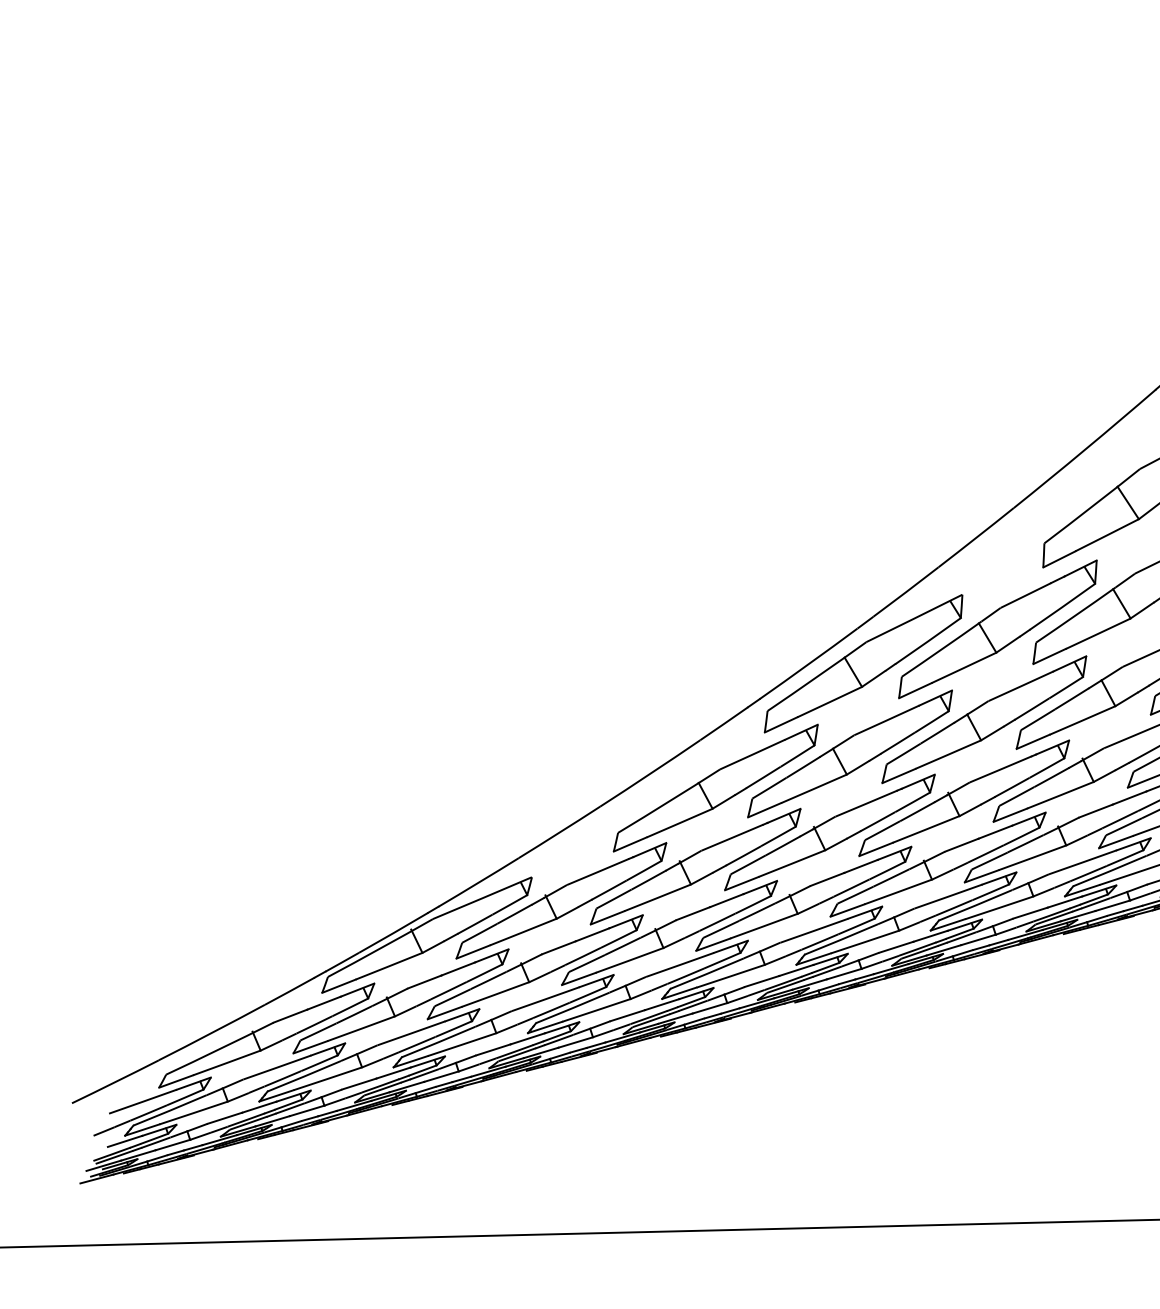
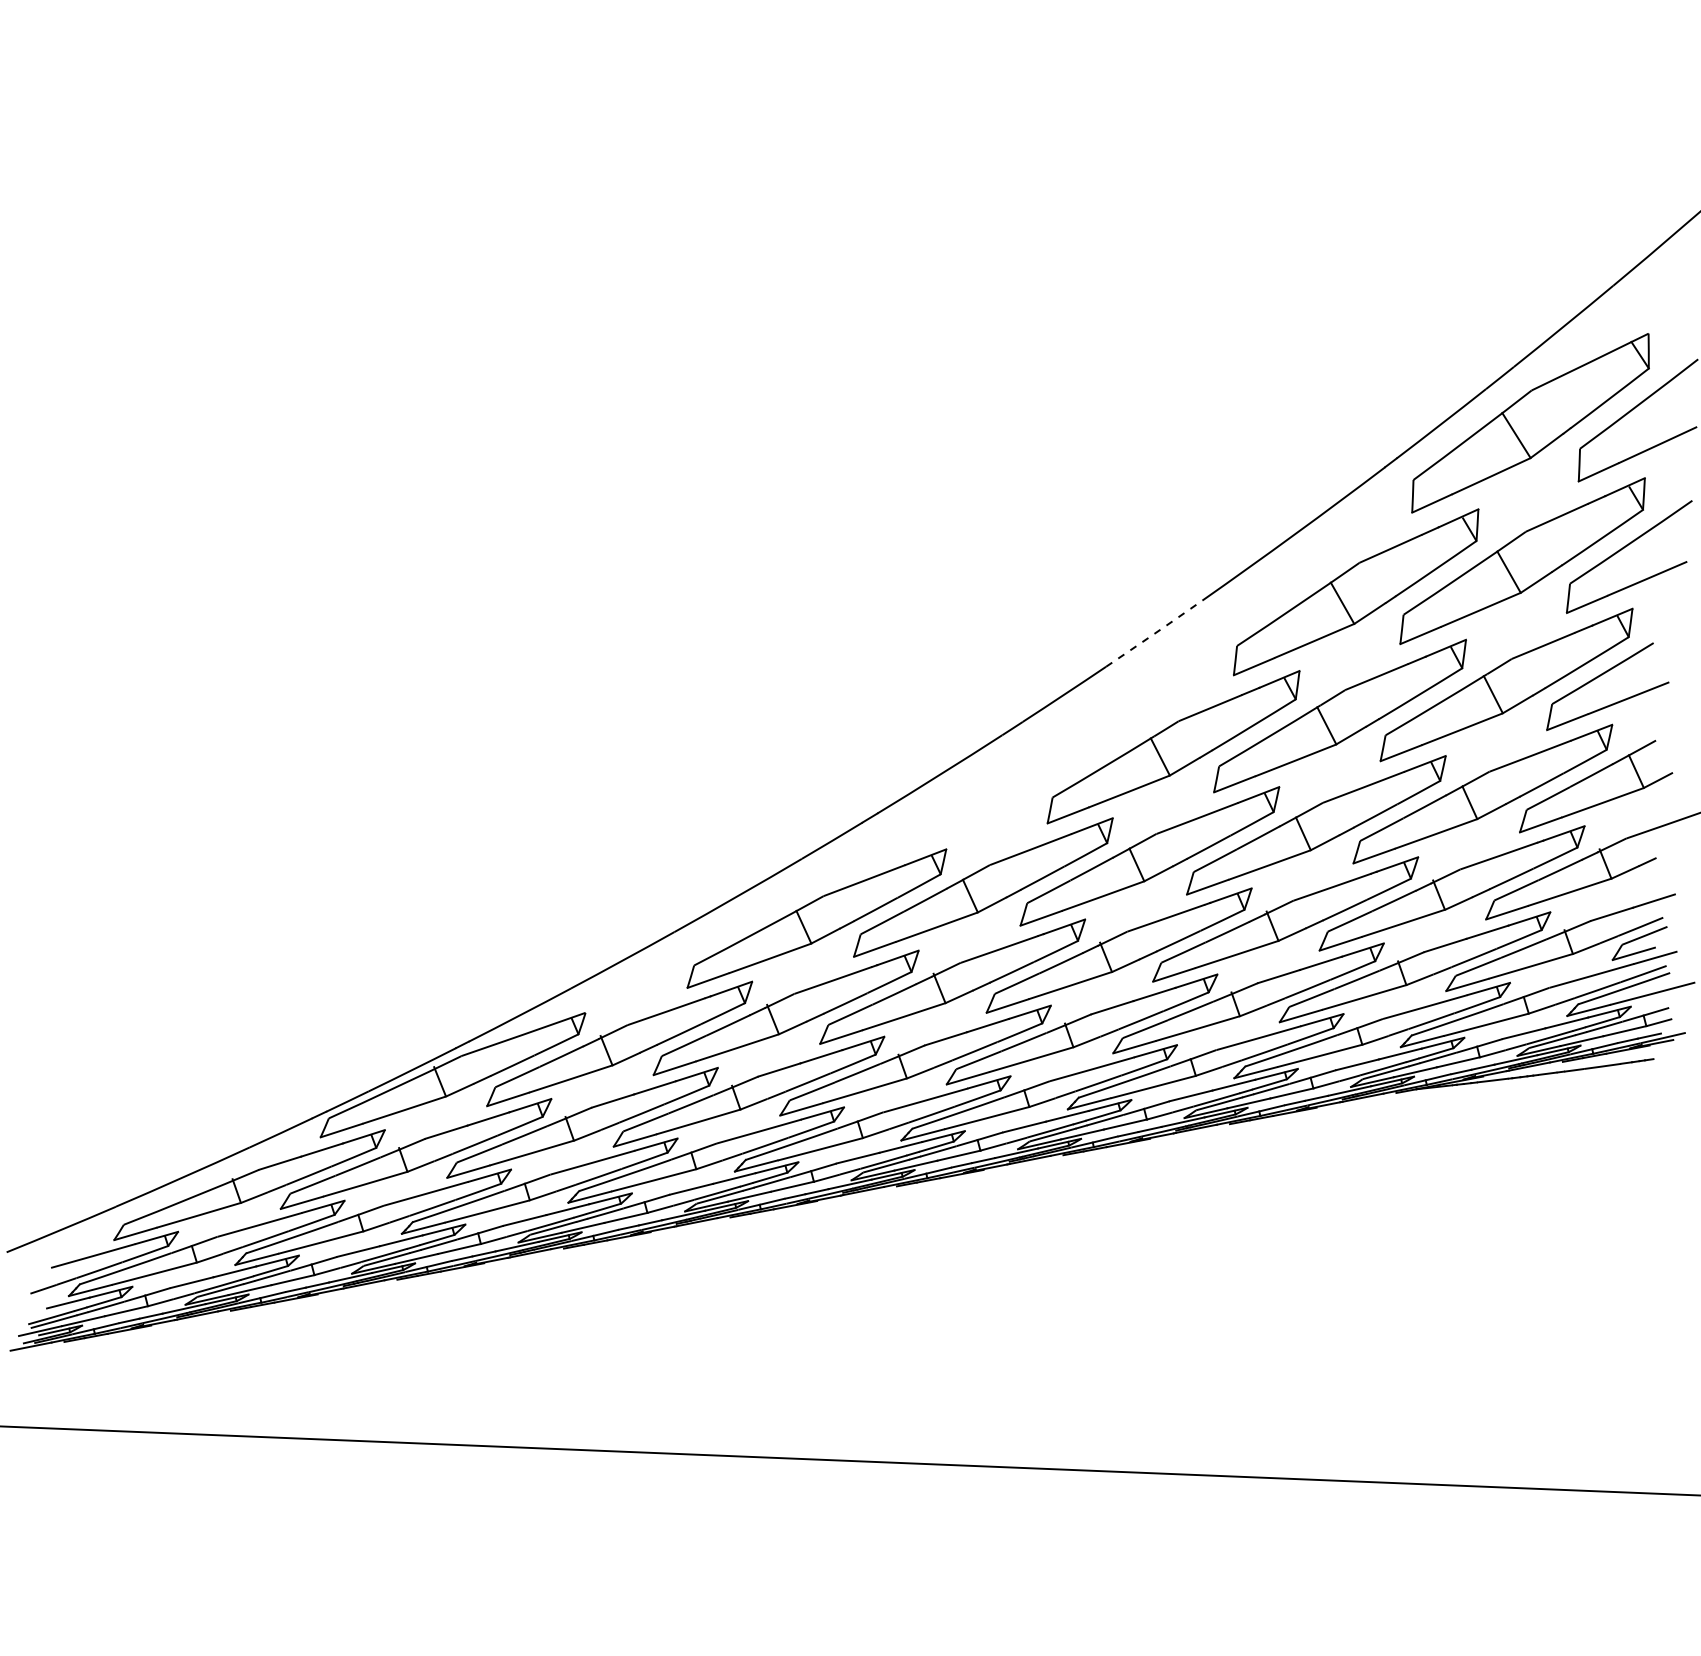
arc: (976, 537) -> (1154, 633), solid -> dashed
part: (863, 663) -> (1006, 778), removed

